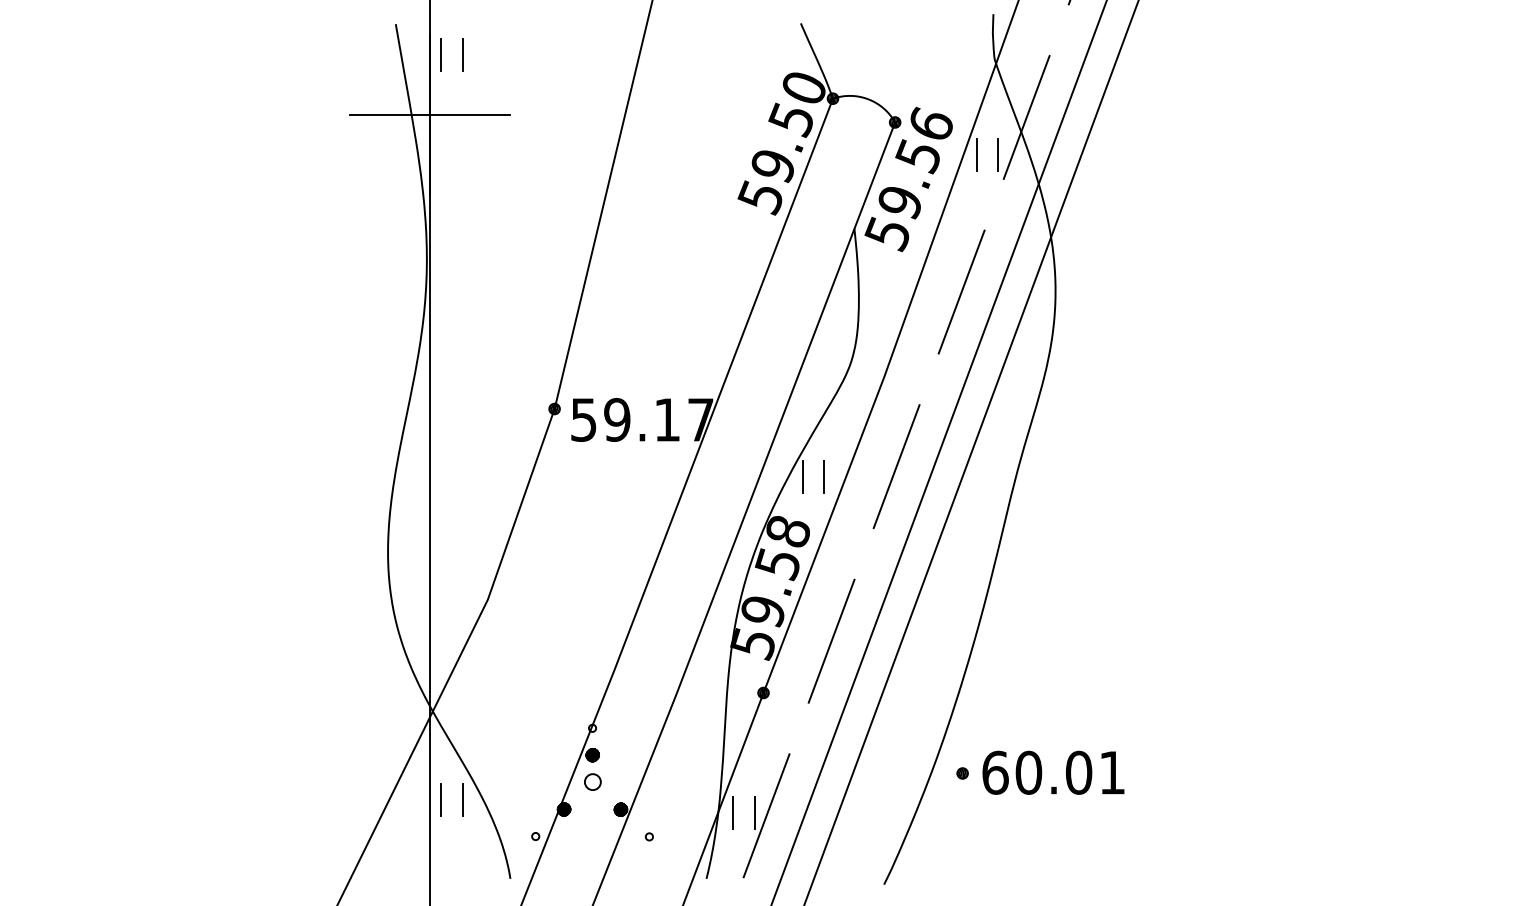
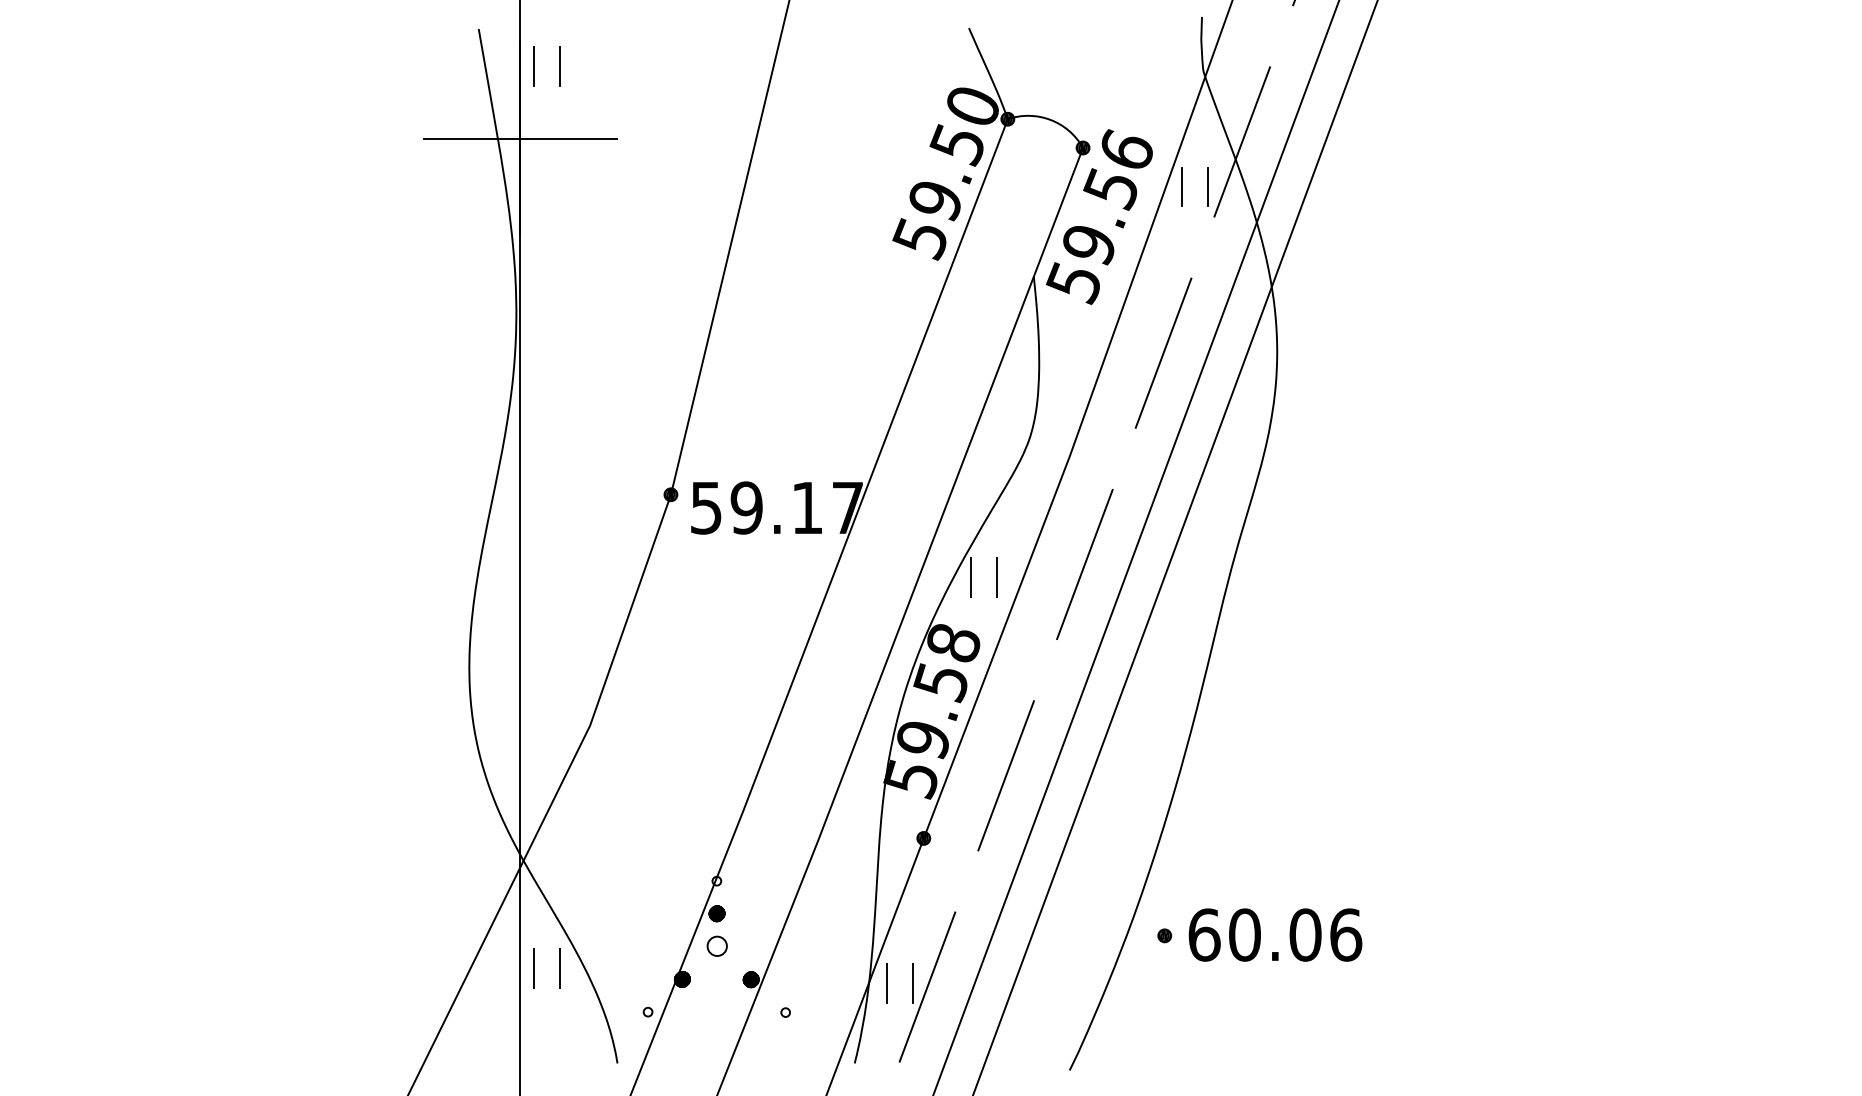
text: (1112, 772) -> (1346, 934), 60.01 -> 60.06

